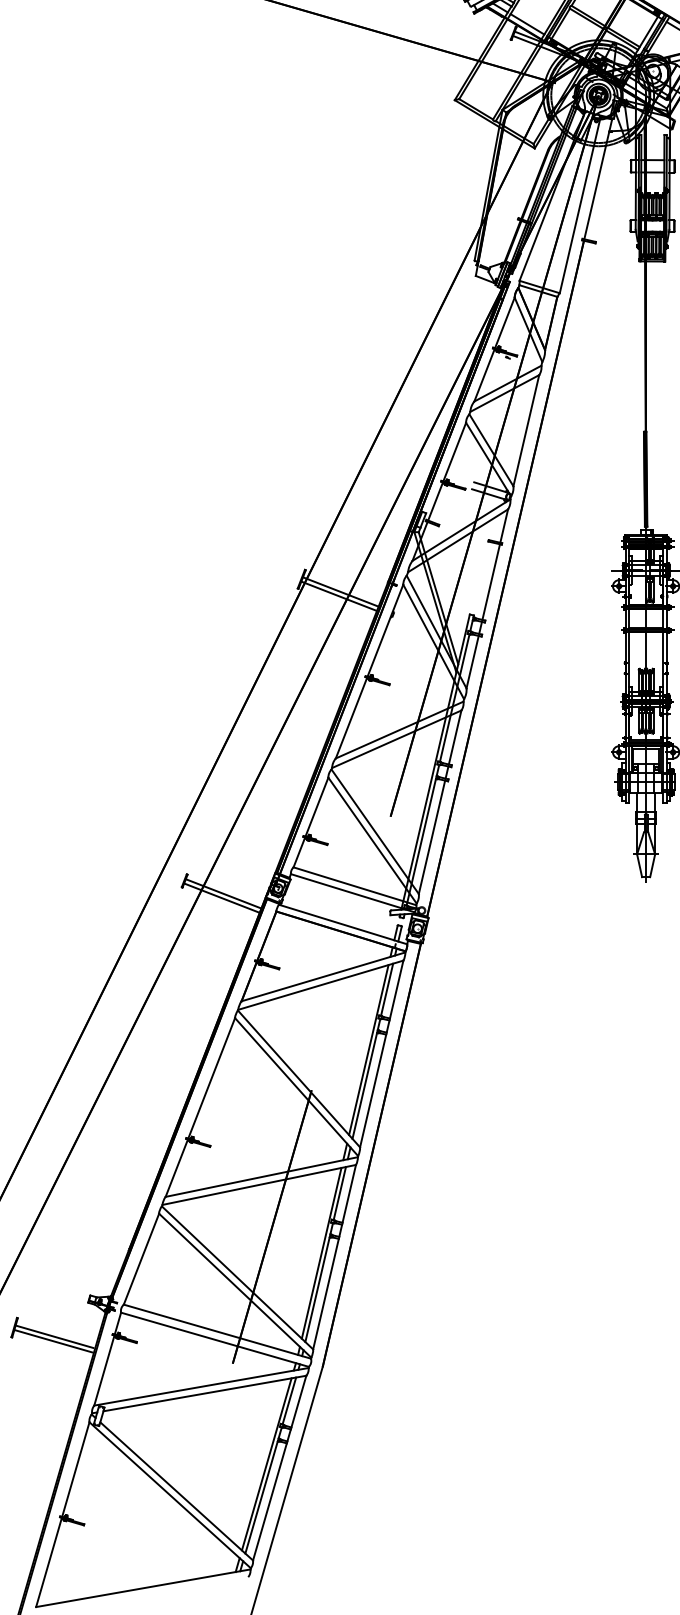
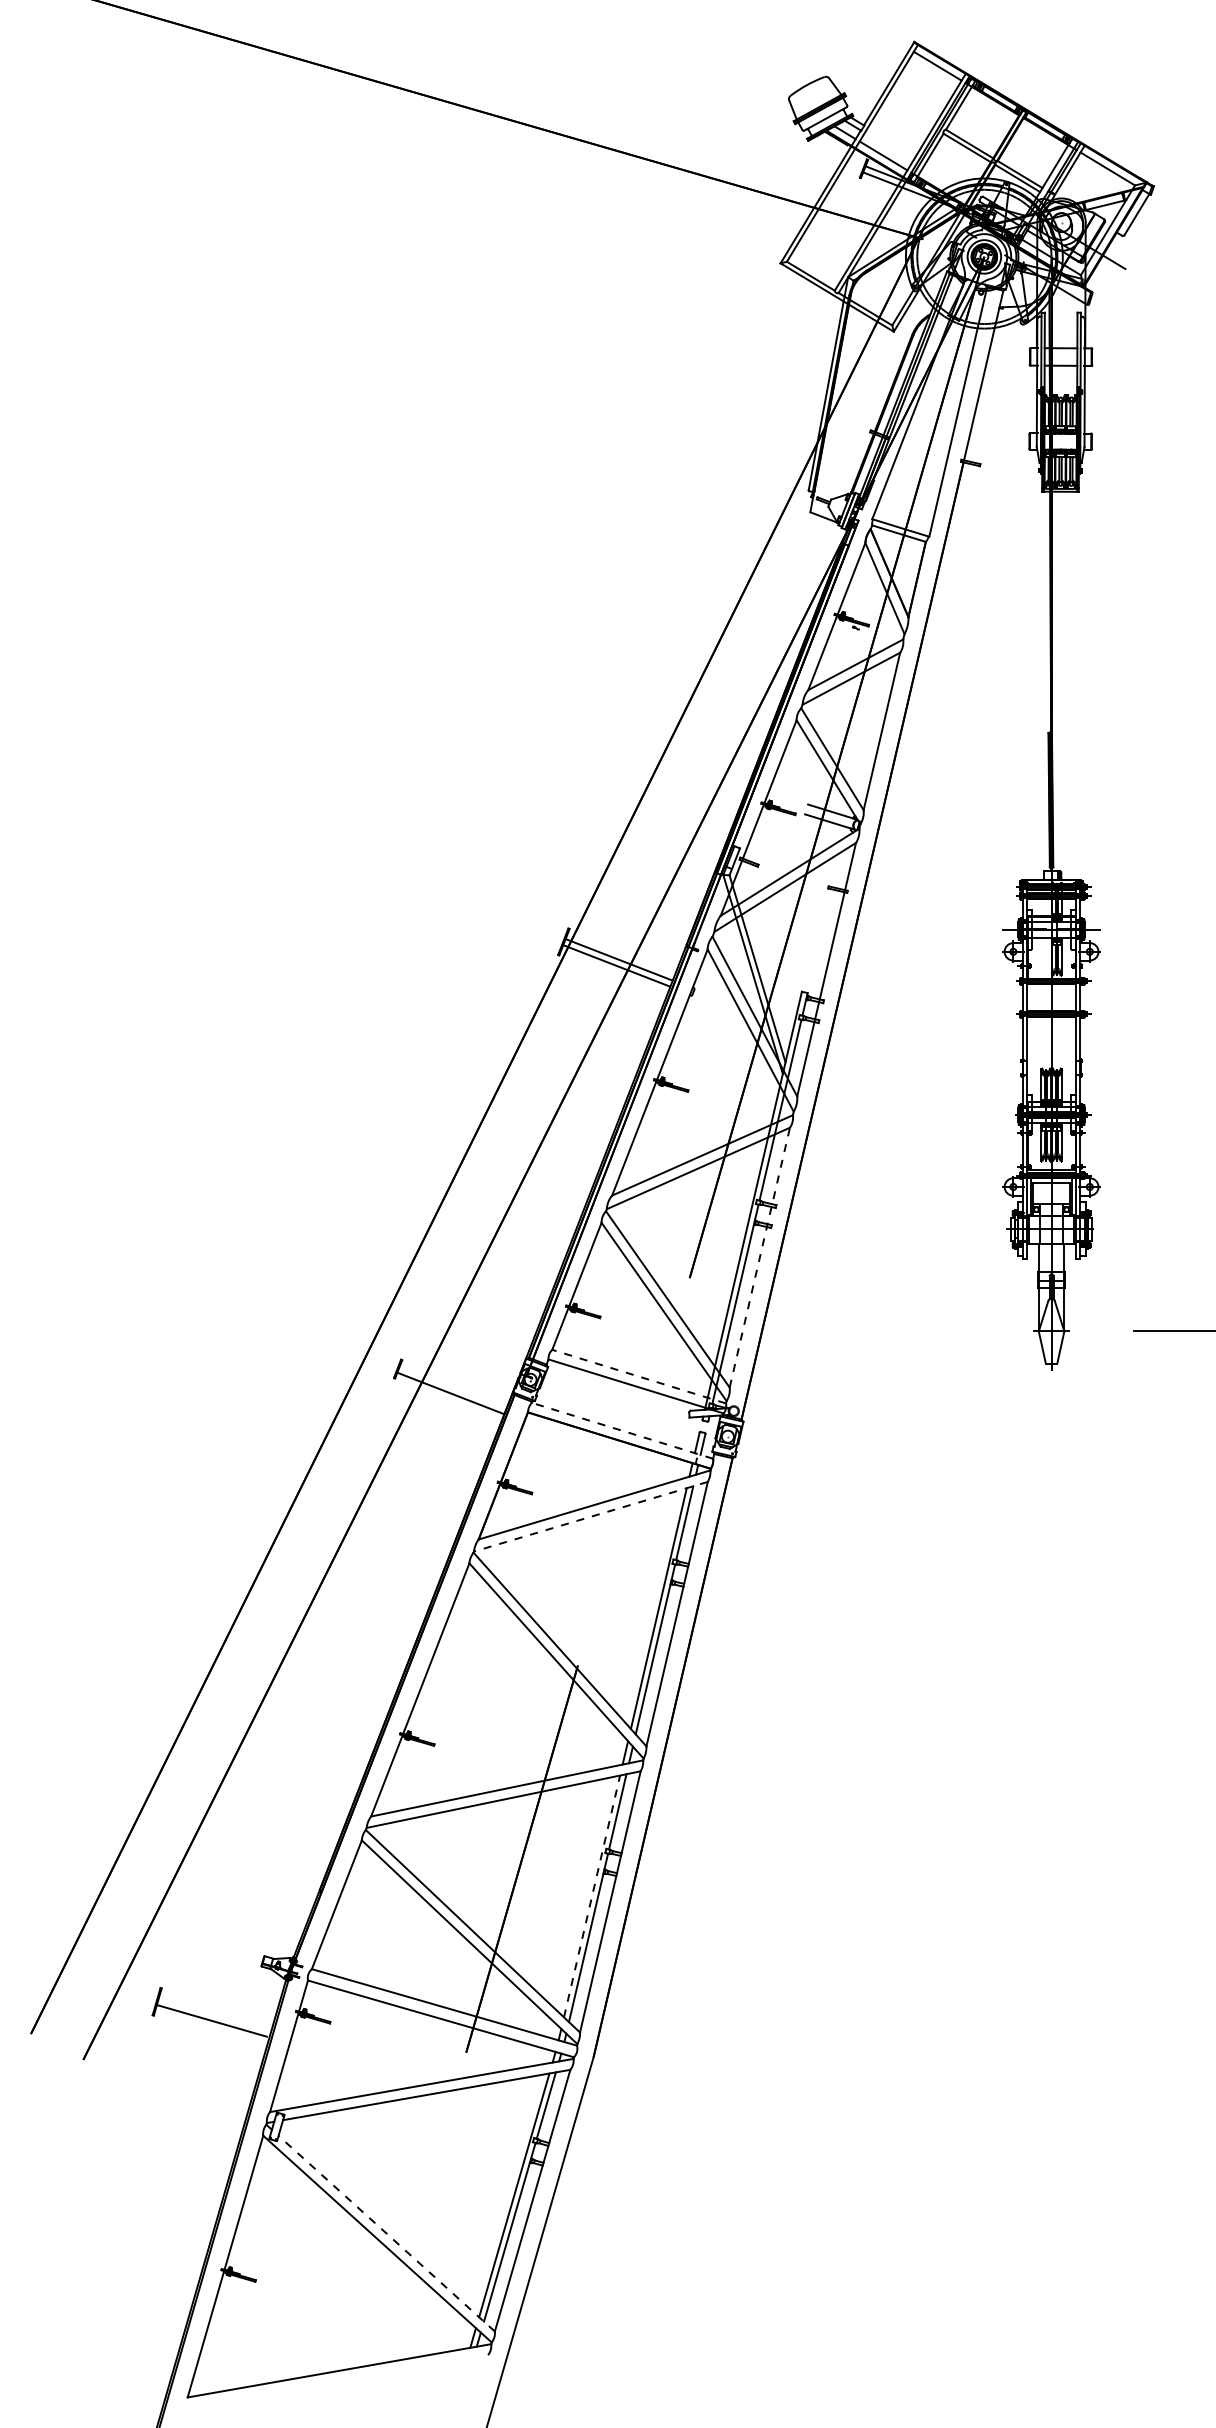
line: (439, 802) -> (759, 1257), solid -> dashed
line: (355, 886) -> (639, 1376), solid -> dashed
line: (223, 893) -> (452, 1387), removed
line: (343, 924) -> (622, 1430), solid -> dashed
line: (320, 985) -> (590, 1516), solid -> dashed
line: (321, 1252) -> (592, 1895), solid -> dashed
line: (54, 1336) -> (213, 2014), removed
line: (176, 1491) -> (386, 2233), solid -> dashed

